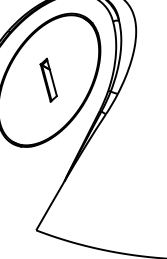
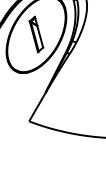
part: (48, 80) -> (36, 34), size x1.43

